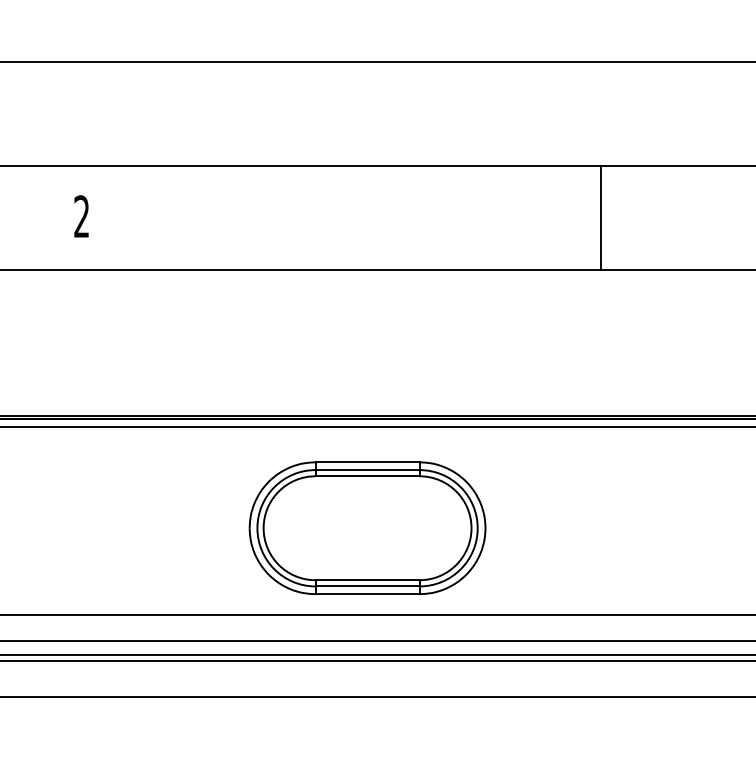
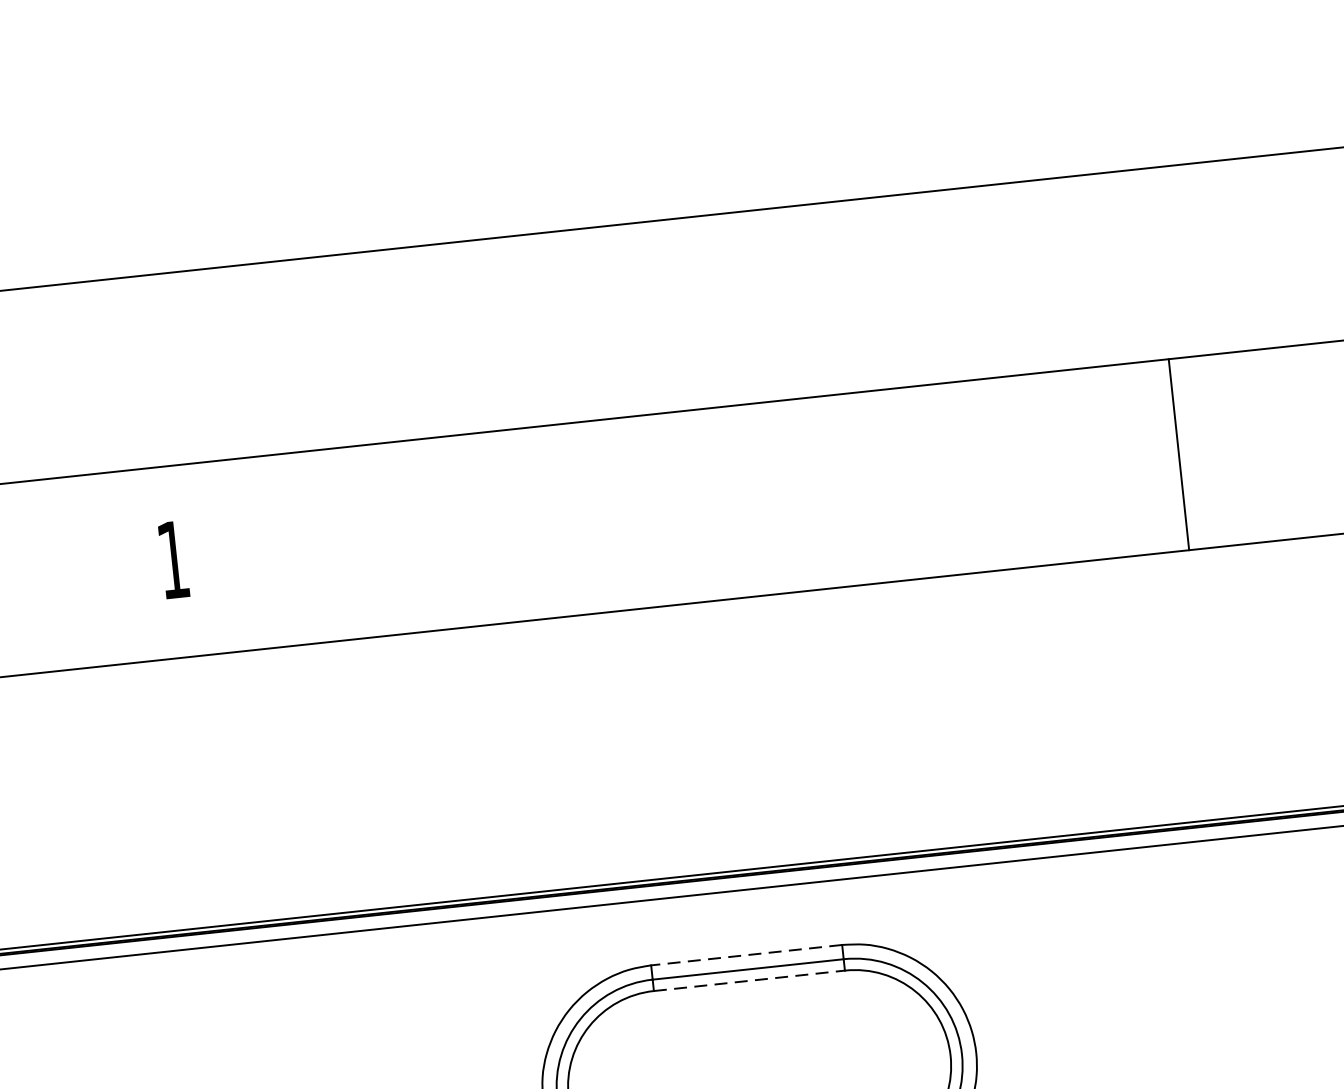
text: (81, 216) -> (172, 559), 2 -> 1
line: (600, 217) -> (1178, 454), moved
line: (367, 462) -> (746, 955), solid -> dashed
line: (367, 476) -> (749, 981), solid -> dashed

